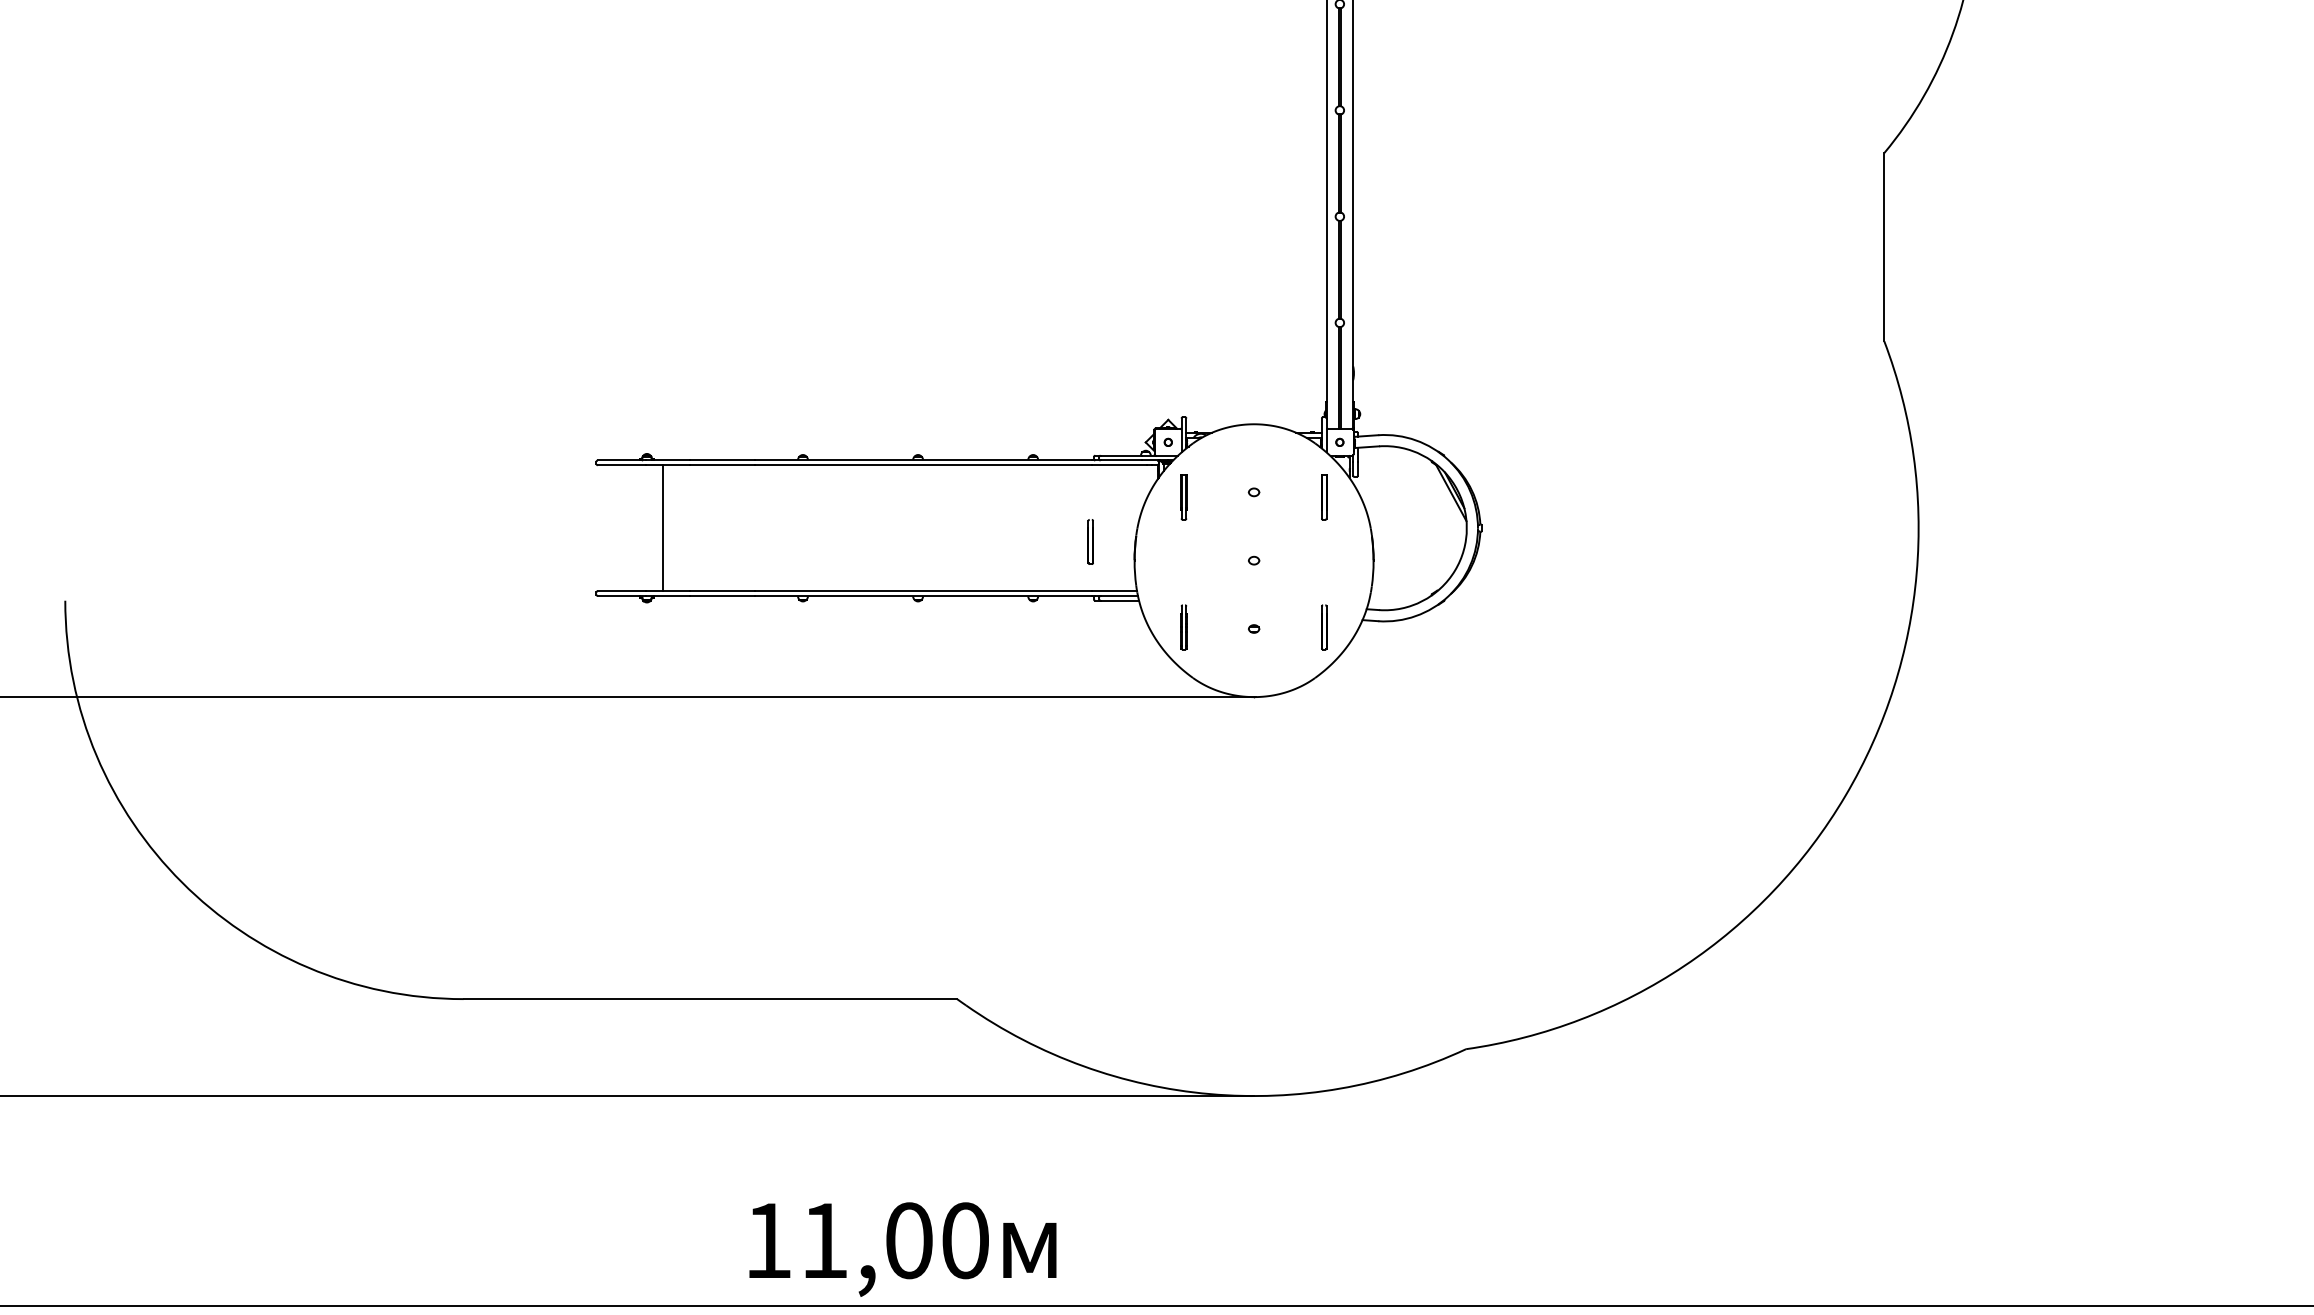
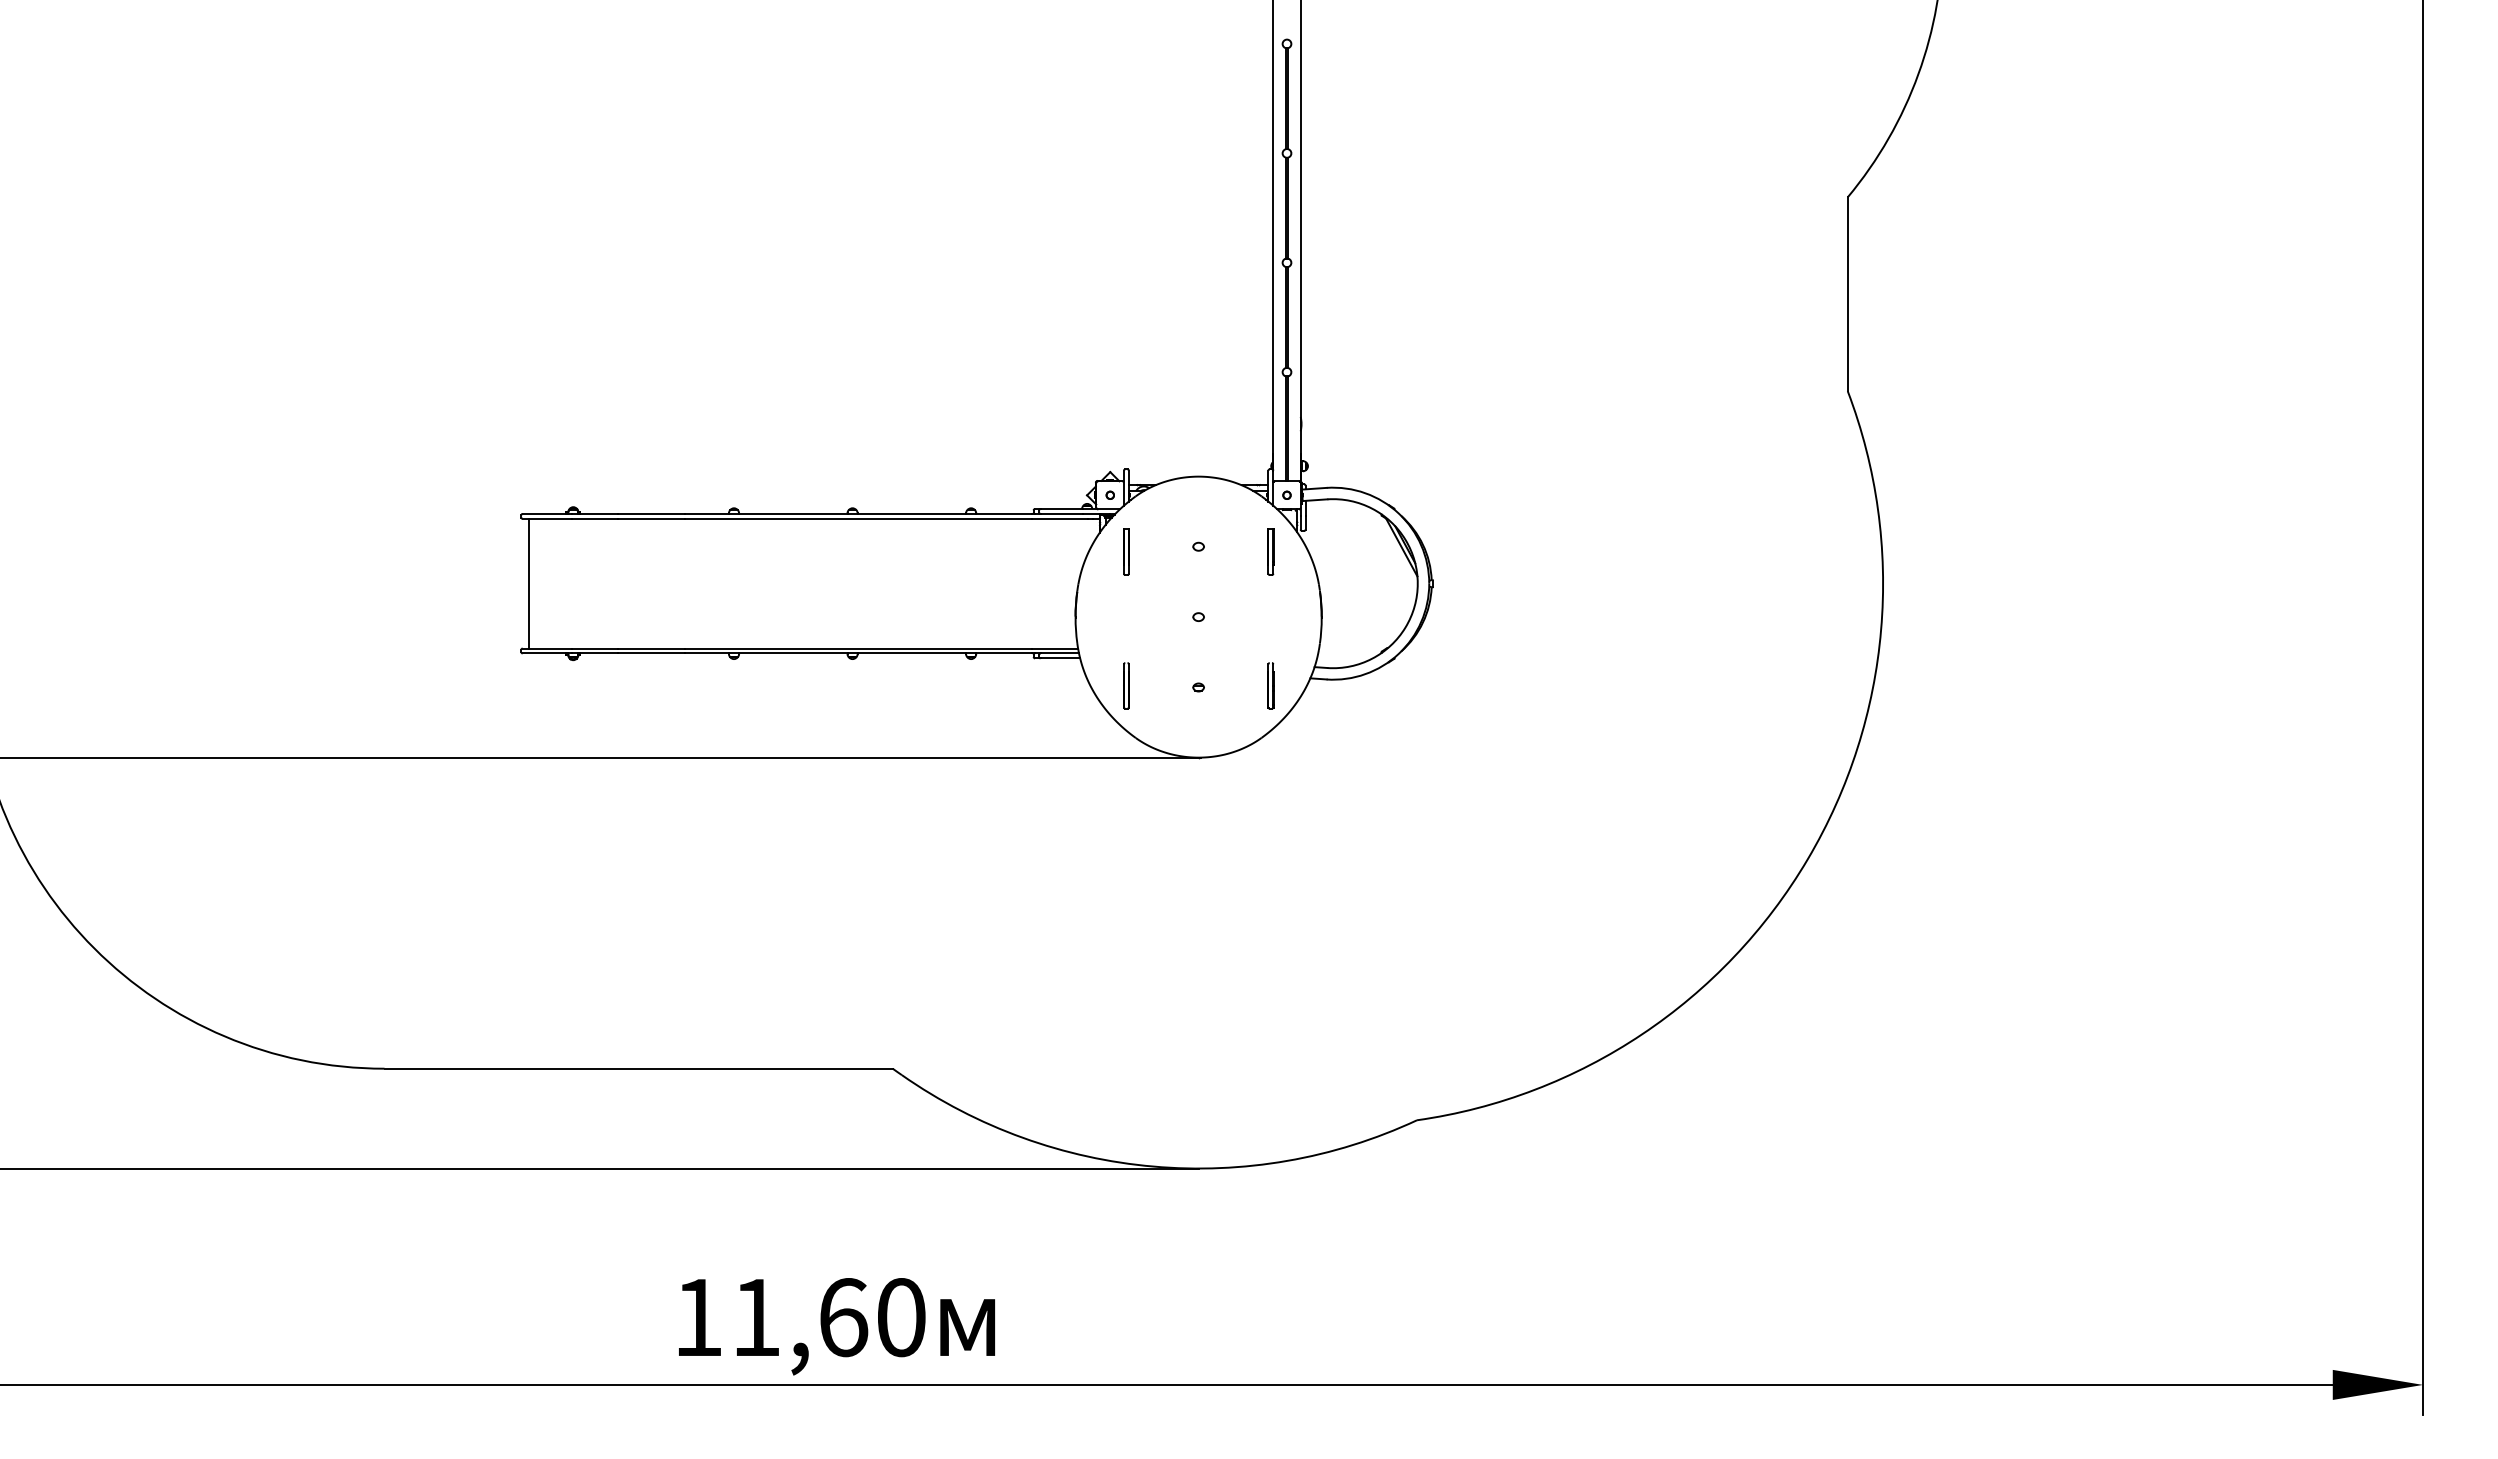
line: (663, 528) -> (529, 583), moved
part: (1090, 541) -> (1030, 597), removed
text: (910, 1240) -> (844, 1317), 11,00 -> 11,60

